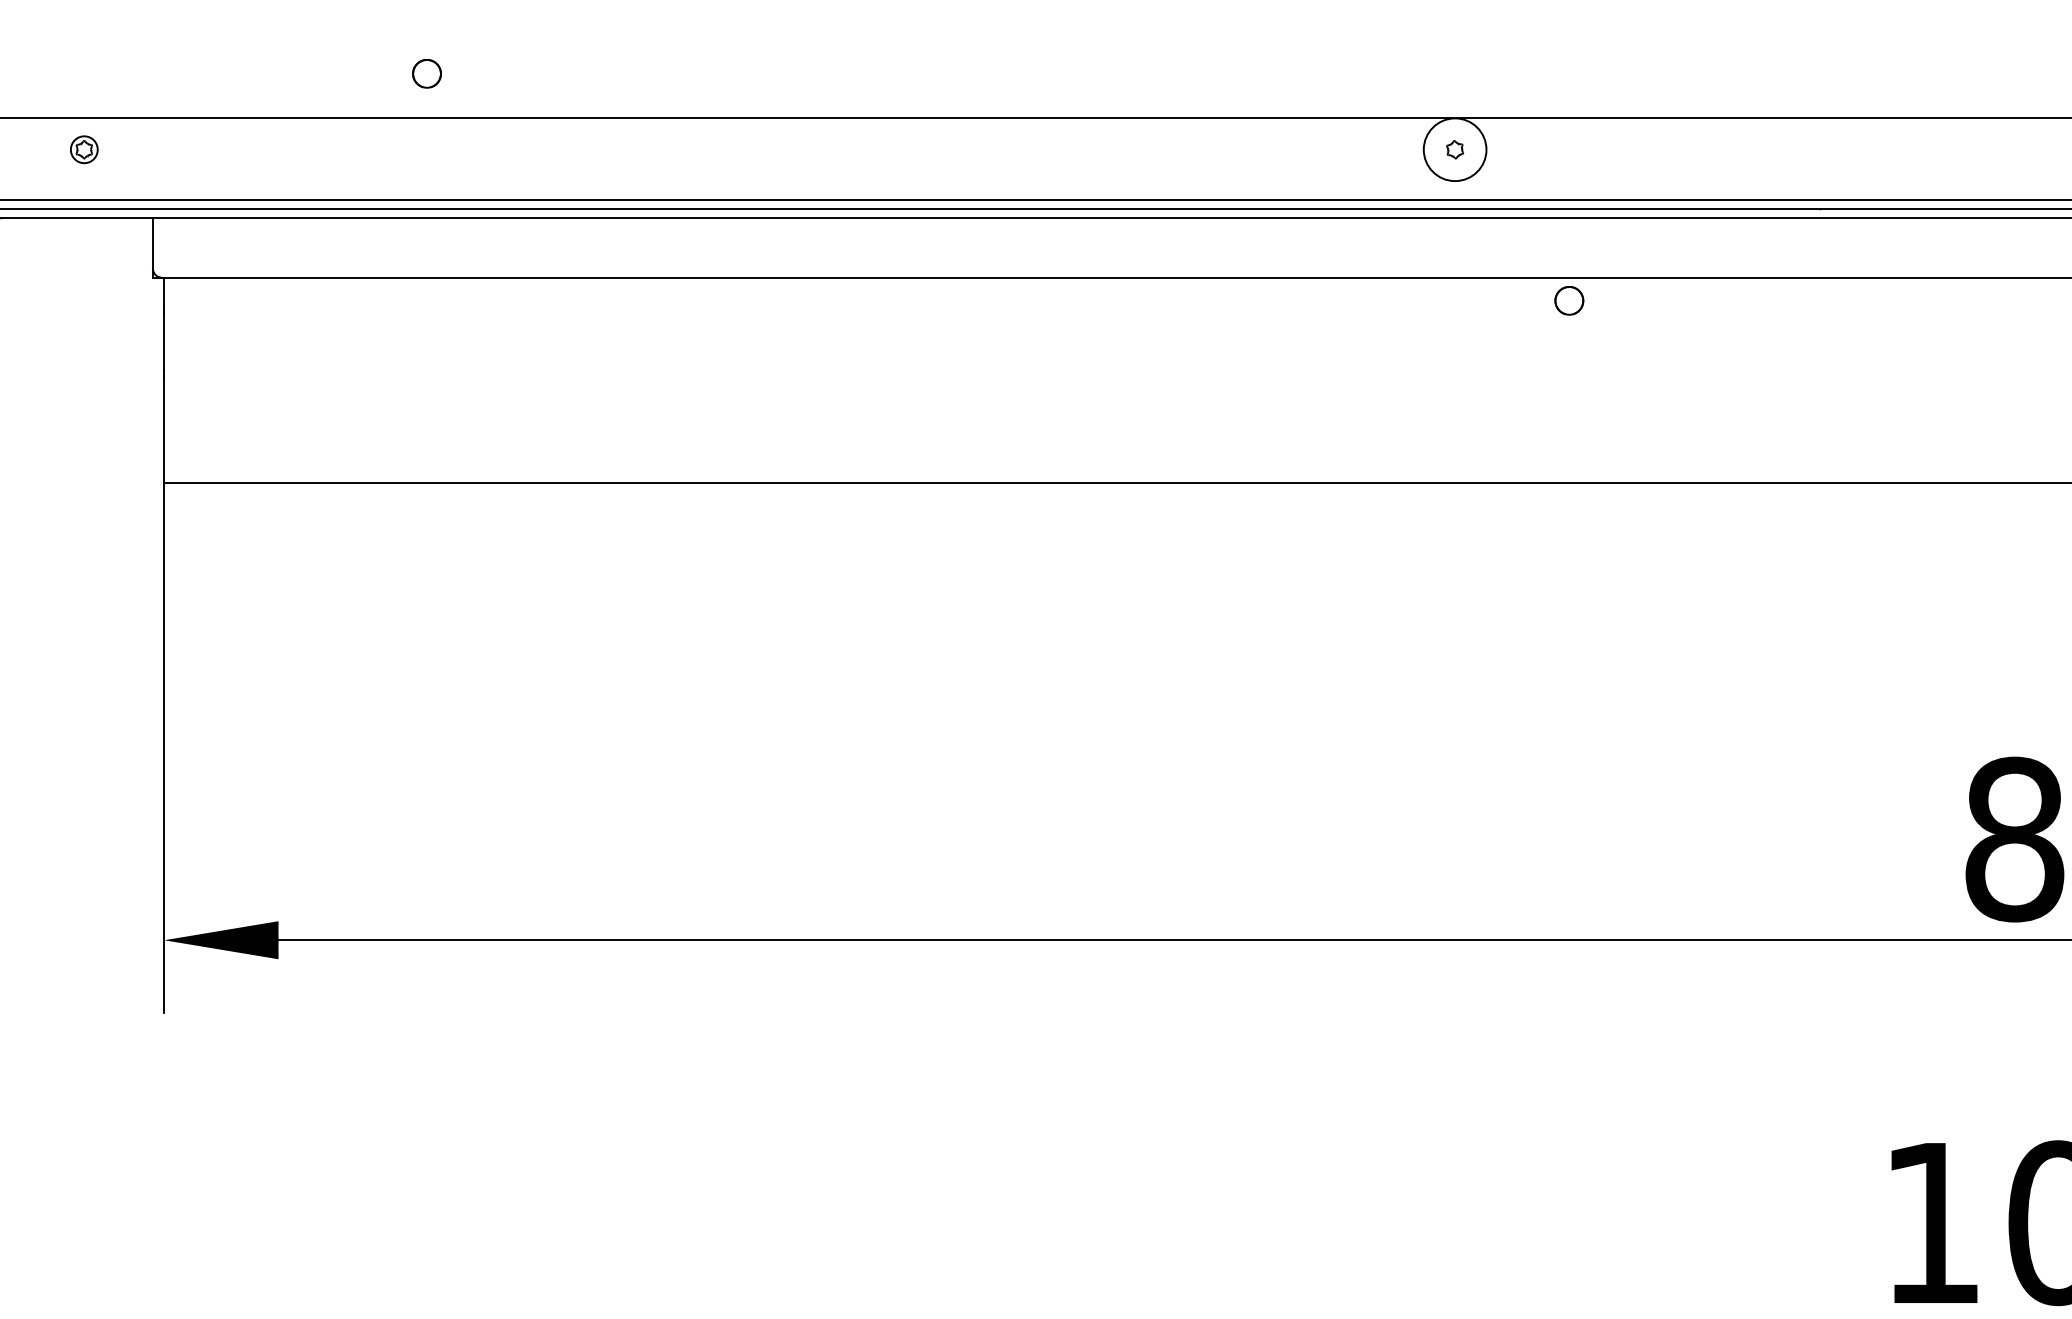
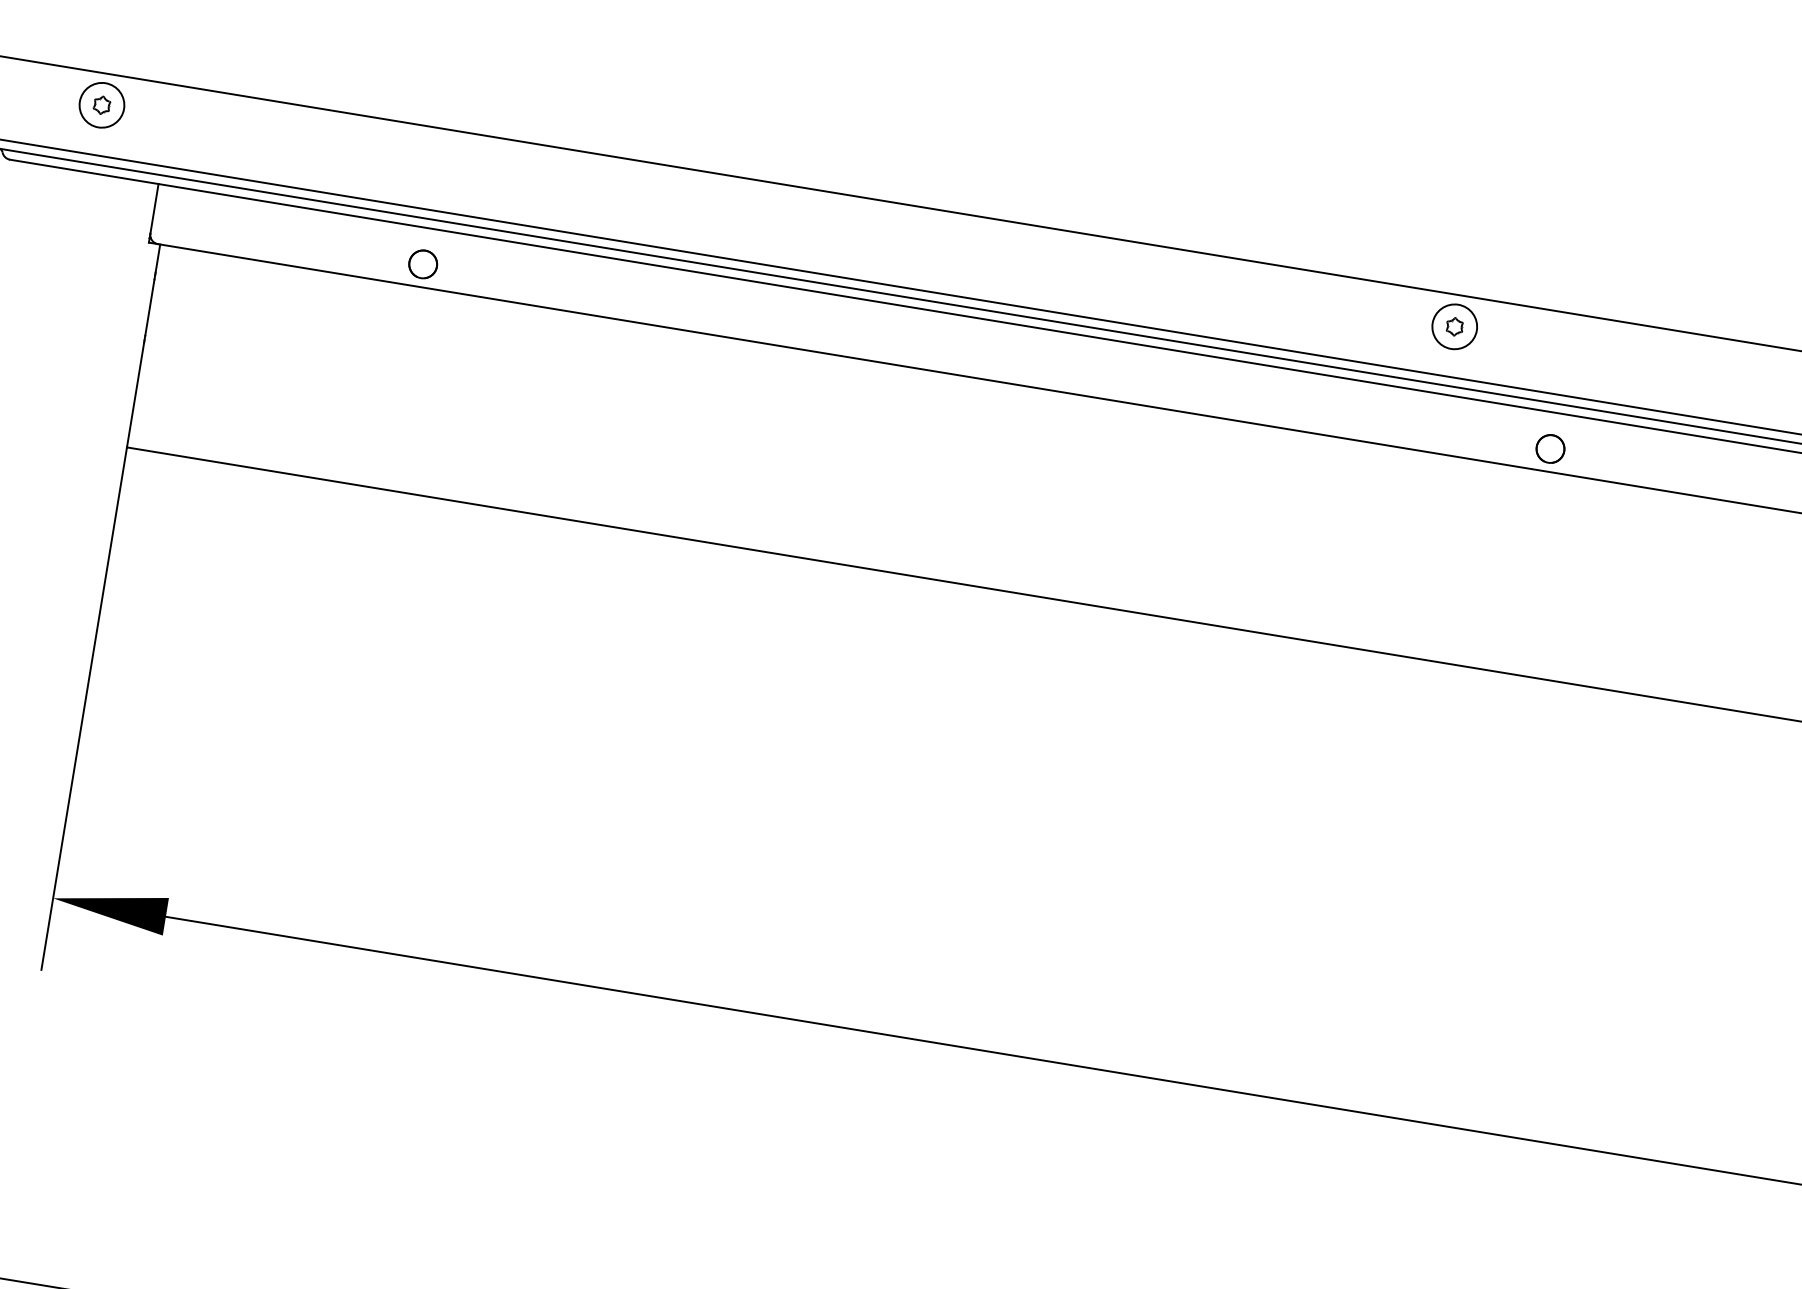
circle: (426, 73) -> (422, 263), moved
circle: (83, 149) -> (101, 104), size x1.67
circle: (1454, 149) -> (1454, 326), size x0.71
part: (1569, 300) -> (1550, 448), moved

